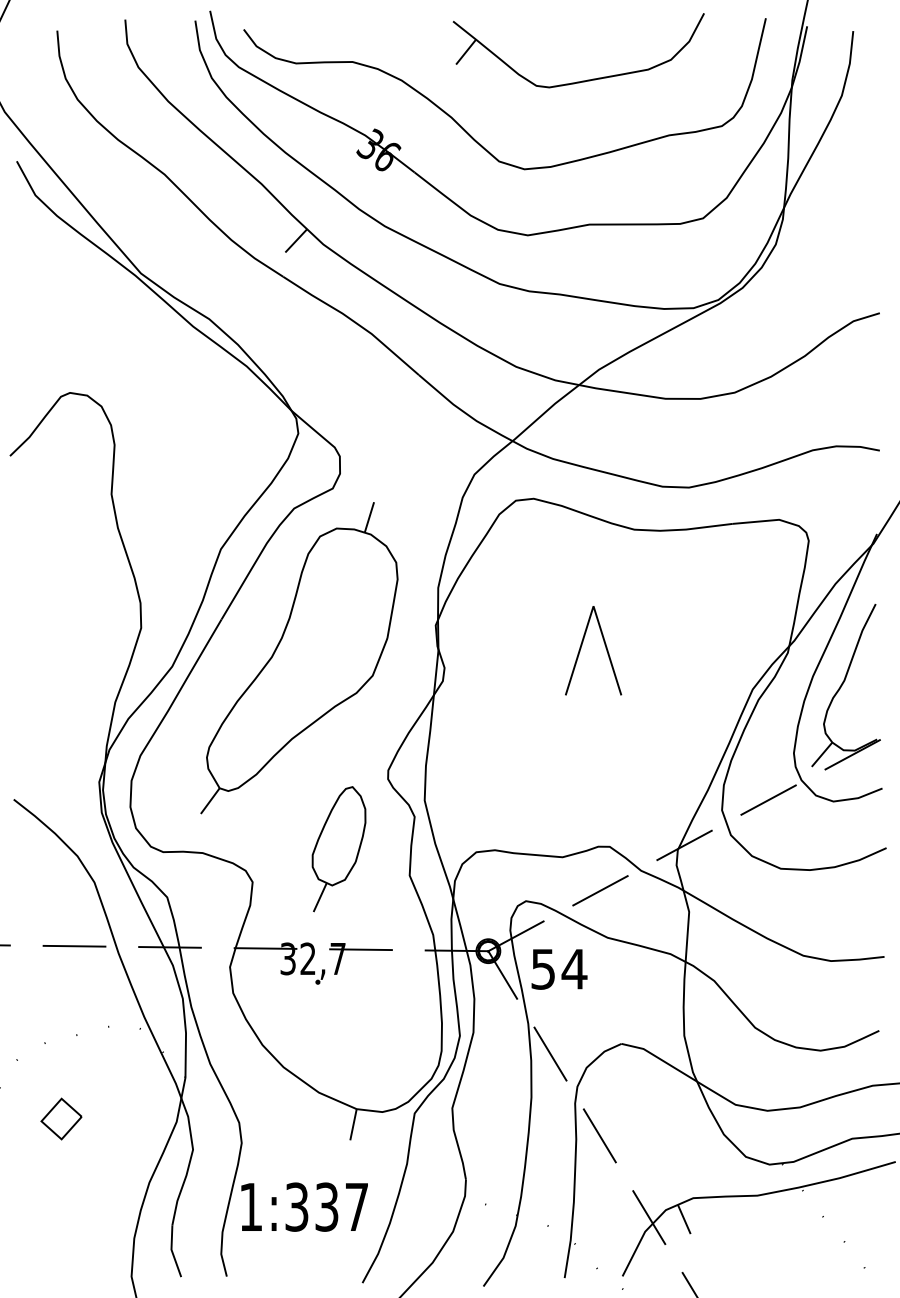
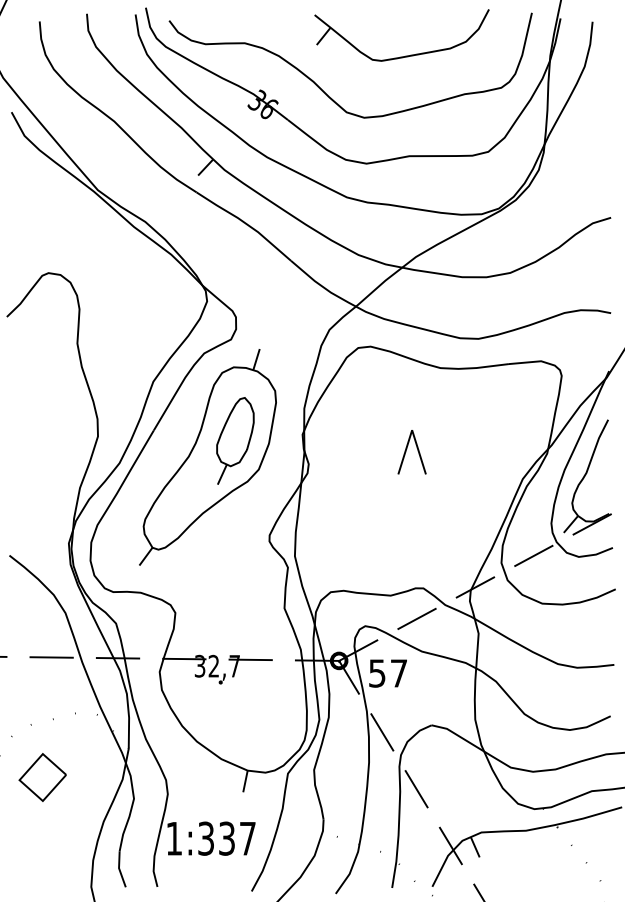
part: (592, 651) -> (411, 452), size x0.71
part: (339, 848) -> (235, 440), moved
text: (573, 969) -> (398, 673), 54 -> 57
part: (61, 1119) -> (42, 777), size x1.67

